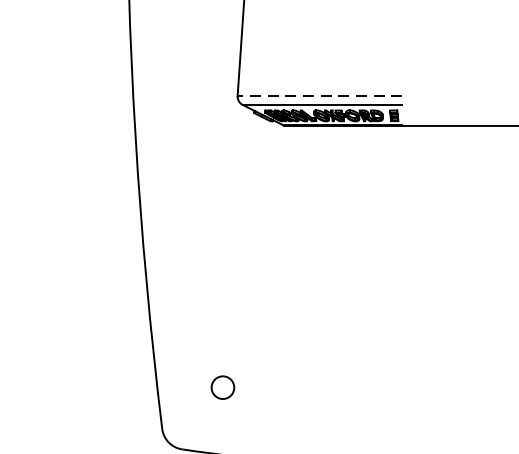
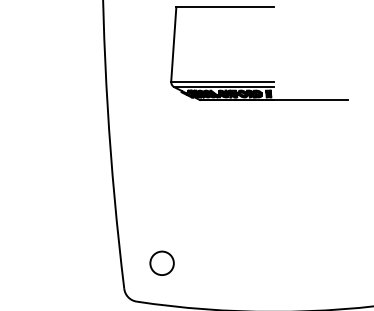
line: (320, 95) -> (222, 81), dashed -> solid
circle: (222, 386) -> (161, 262), size x1.67

